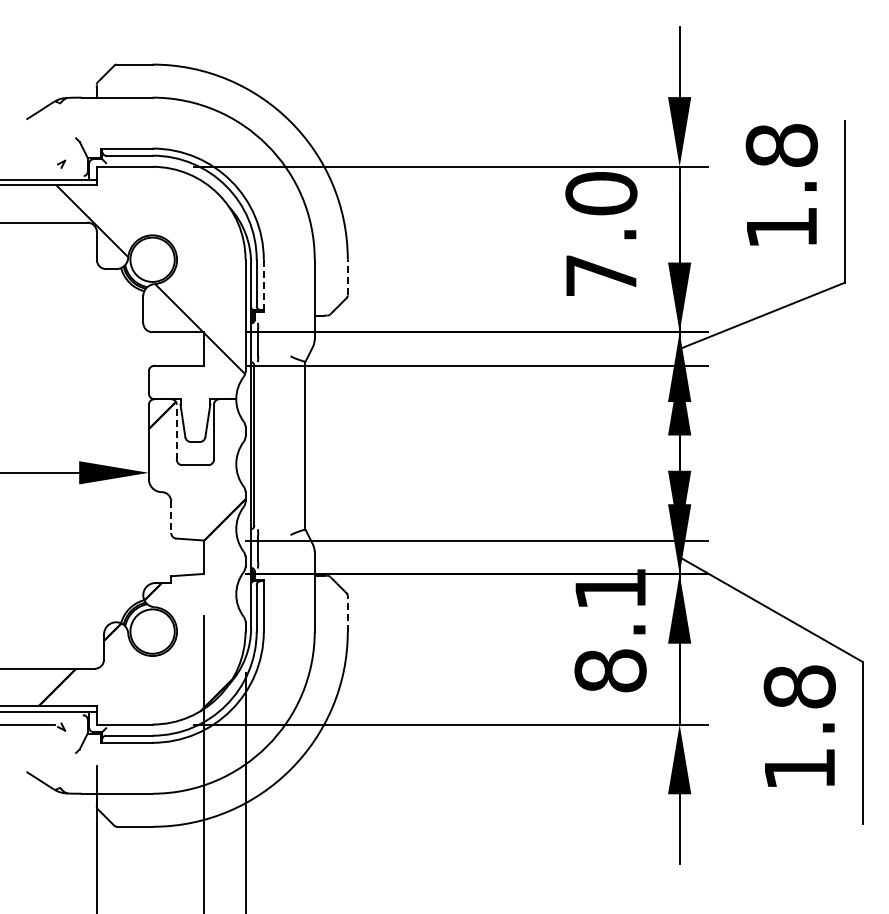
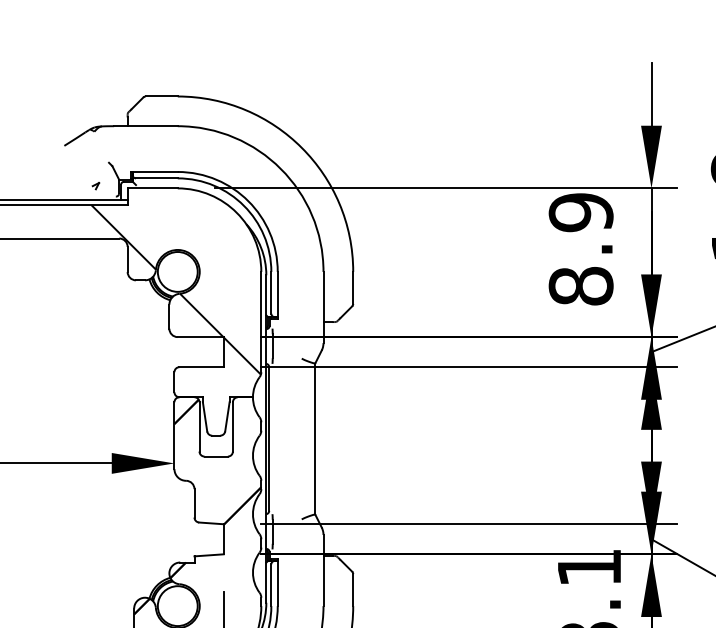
text: (601, 234) -> (581, 249), 7.0 -> 8.9
line: (347, 277) -> (352, 287), dashed -> solid
line: (263, 286) -> (277, 295), dashed -> solid
line: (176, 431) -> (199, 426), dashed -> solid
line: (171, 517) -> (194, 503), dashed -> solid
line: (347, 613) -> (352, 589), dashed -> solid

